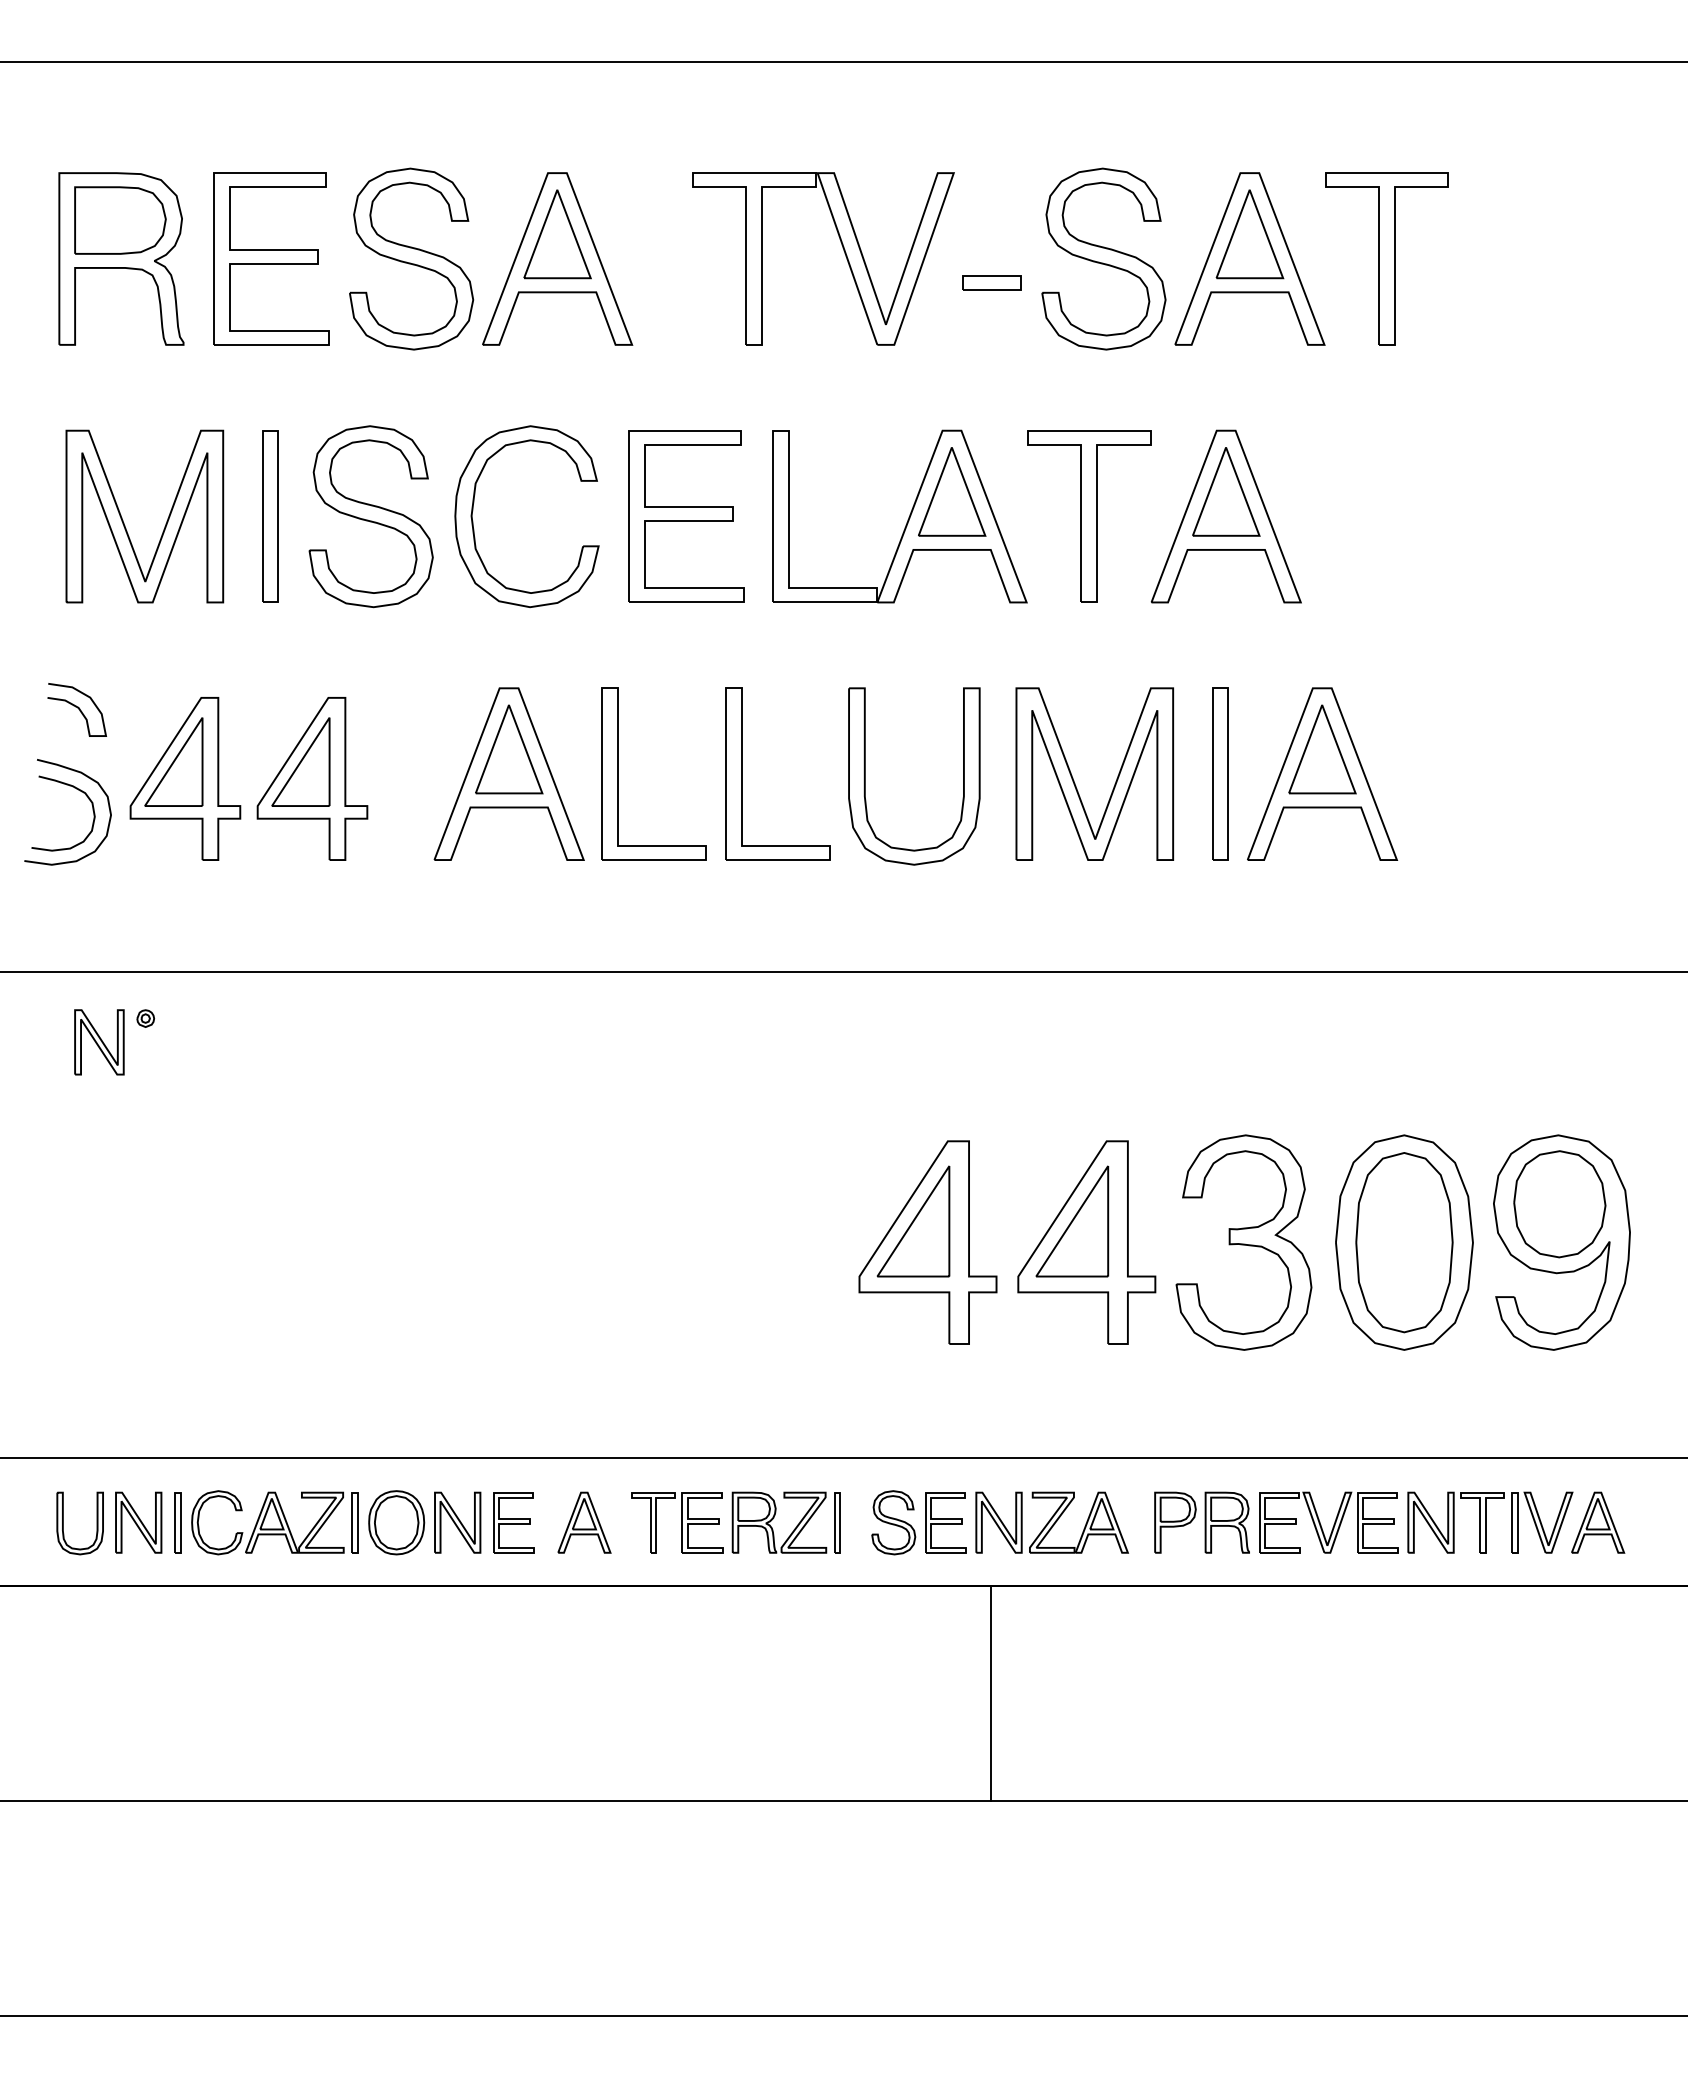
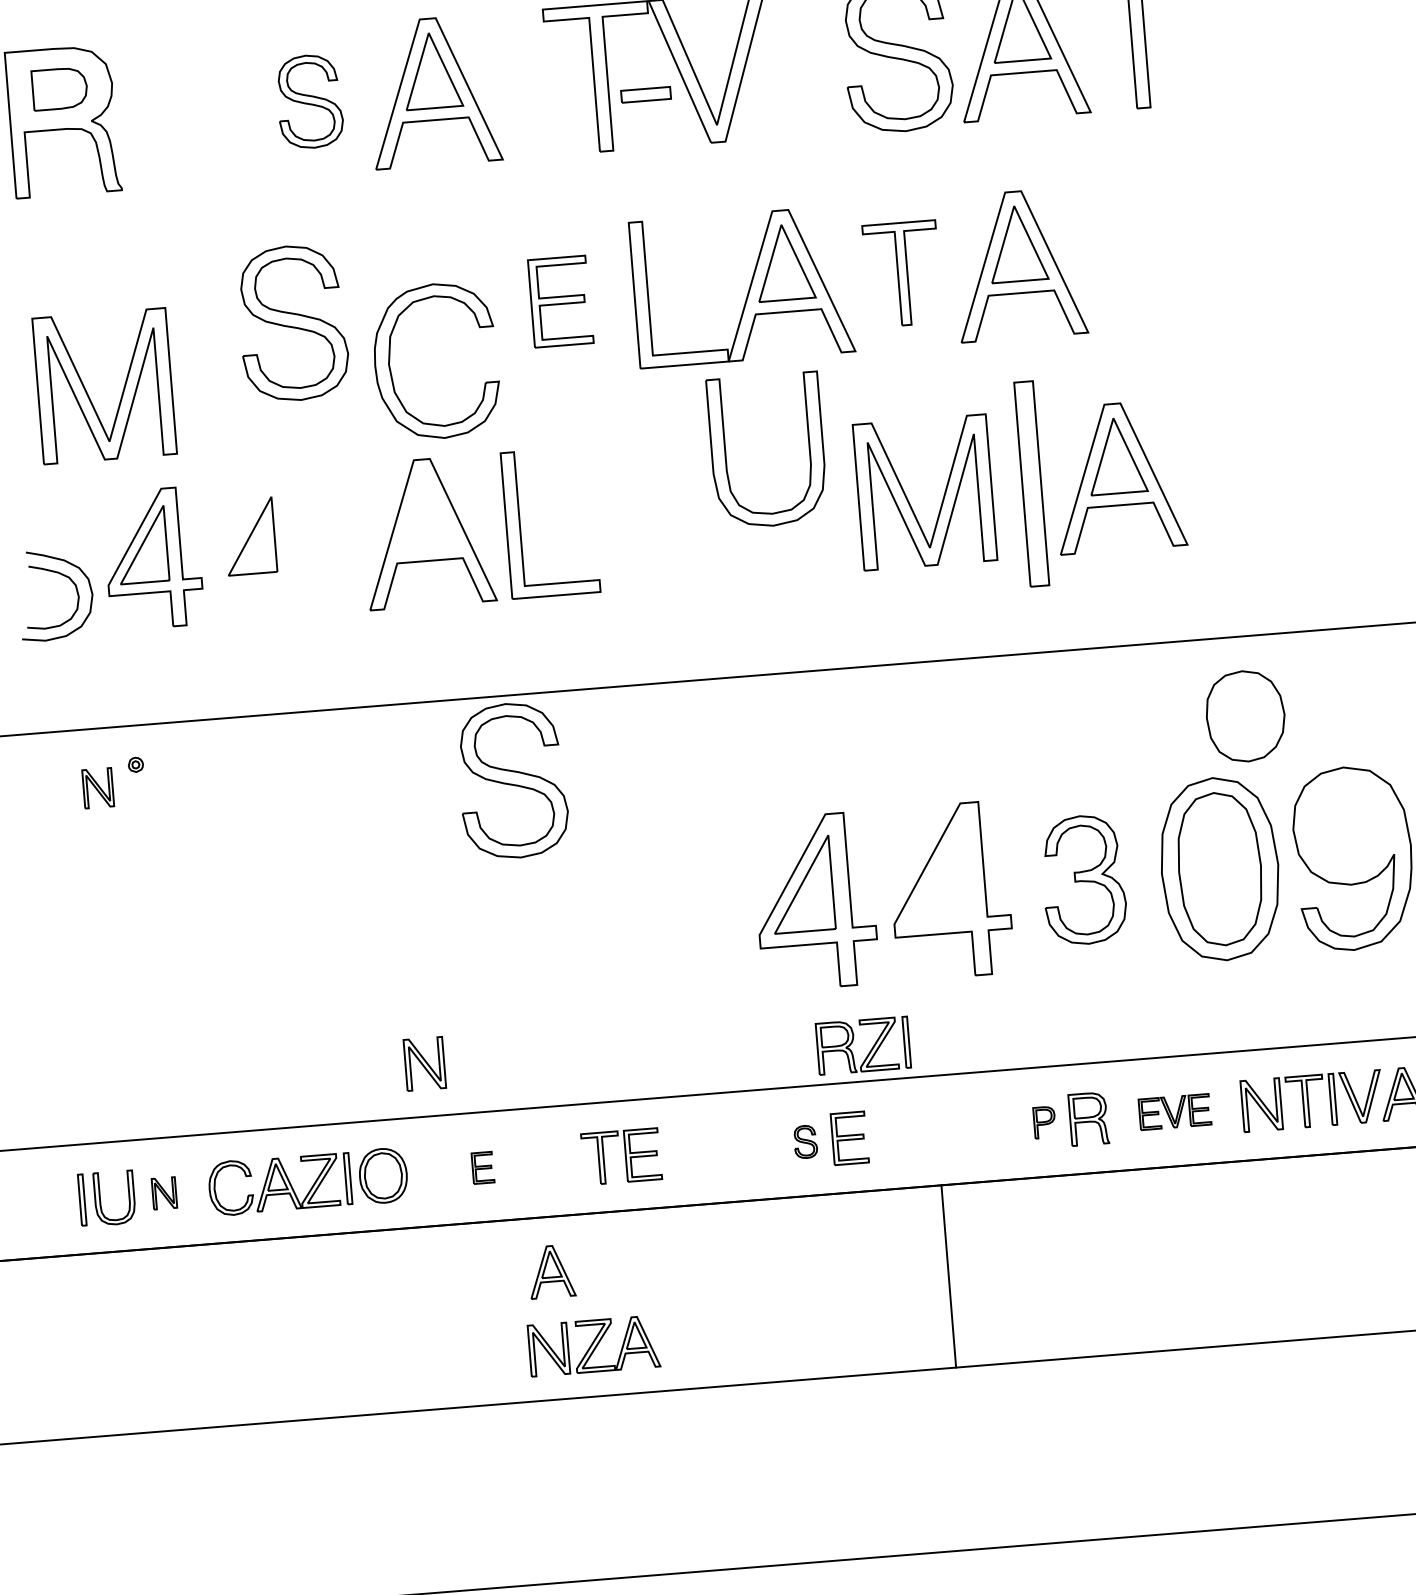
part: (120, 220) -> (59, 88), size x0.7
part: (271, 258) -> (190, 110), removed
part: (411, 258) -> (309, 101), size x0.6
part: (991, 282) -> (645, 94), moved
part: (270, 516) -> (207, 330), removed
part: (686, 516) -> (560, 301), size x0.6
part: (1089, 516) -> (902, 274), size x0.7
part: (473, 521) -> (391, 369), moved
part: (124, 522) -> (87, 392), moved
curve: (77, 708) -> (56, 506), removed
part: (509, 749) -> (426, 511), removed
part: (742, 773) -> (625, 516), removed
part: (1220, 773) -> (1031, 483), size x1.4
part: (865, 776) -> (726, 454), moved
part: (312, 778) -> (261, 549), removed
part: (99, 1042) -> (98, 788), size x0.7
part: (584, 1072) -> (512, 780), added
part: (1559, 1204) -> (1245, 716), moved
part: (1072, 1221) -> (936, 873), removed
part: (1243, 1242) -> (1083, 880), size x0.7
part: (138, 1522) -> (164, 1193), size x0.6
part: (177, 1522) -> (81, 1199), moved
part: (457, 1522) -> (424, 1063), moved
part: (513, 1522) -> (482, 1167), size x0.6
part: (584, 1522) -> (551, 1271), moved
part: (893, 1522) -> (805, 1141), size x0.6
part: (1051, 1522) -> (593, 1345), moved
part: (1175, 1522) -> (1044, 1122), size x0.6
part: (1328, 1522) -> (1174, 1111), size x0.6
part: (793, 1529) -> (869, 1051), moved
line: (990, 1693) -> (948, 1276), moved

